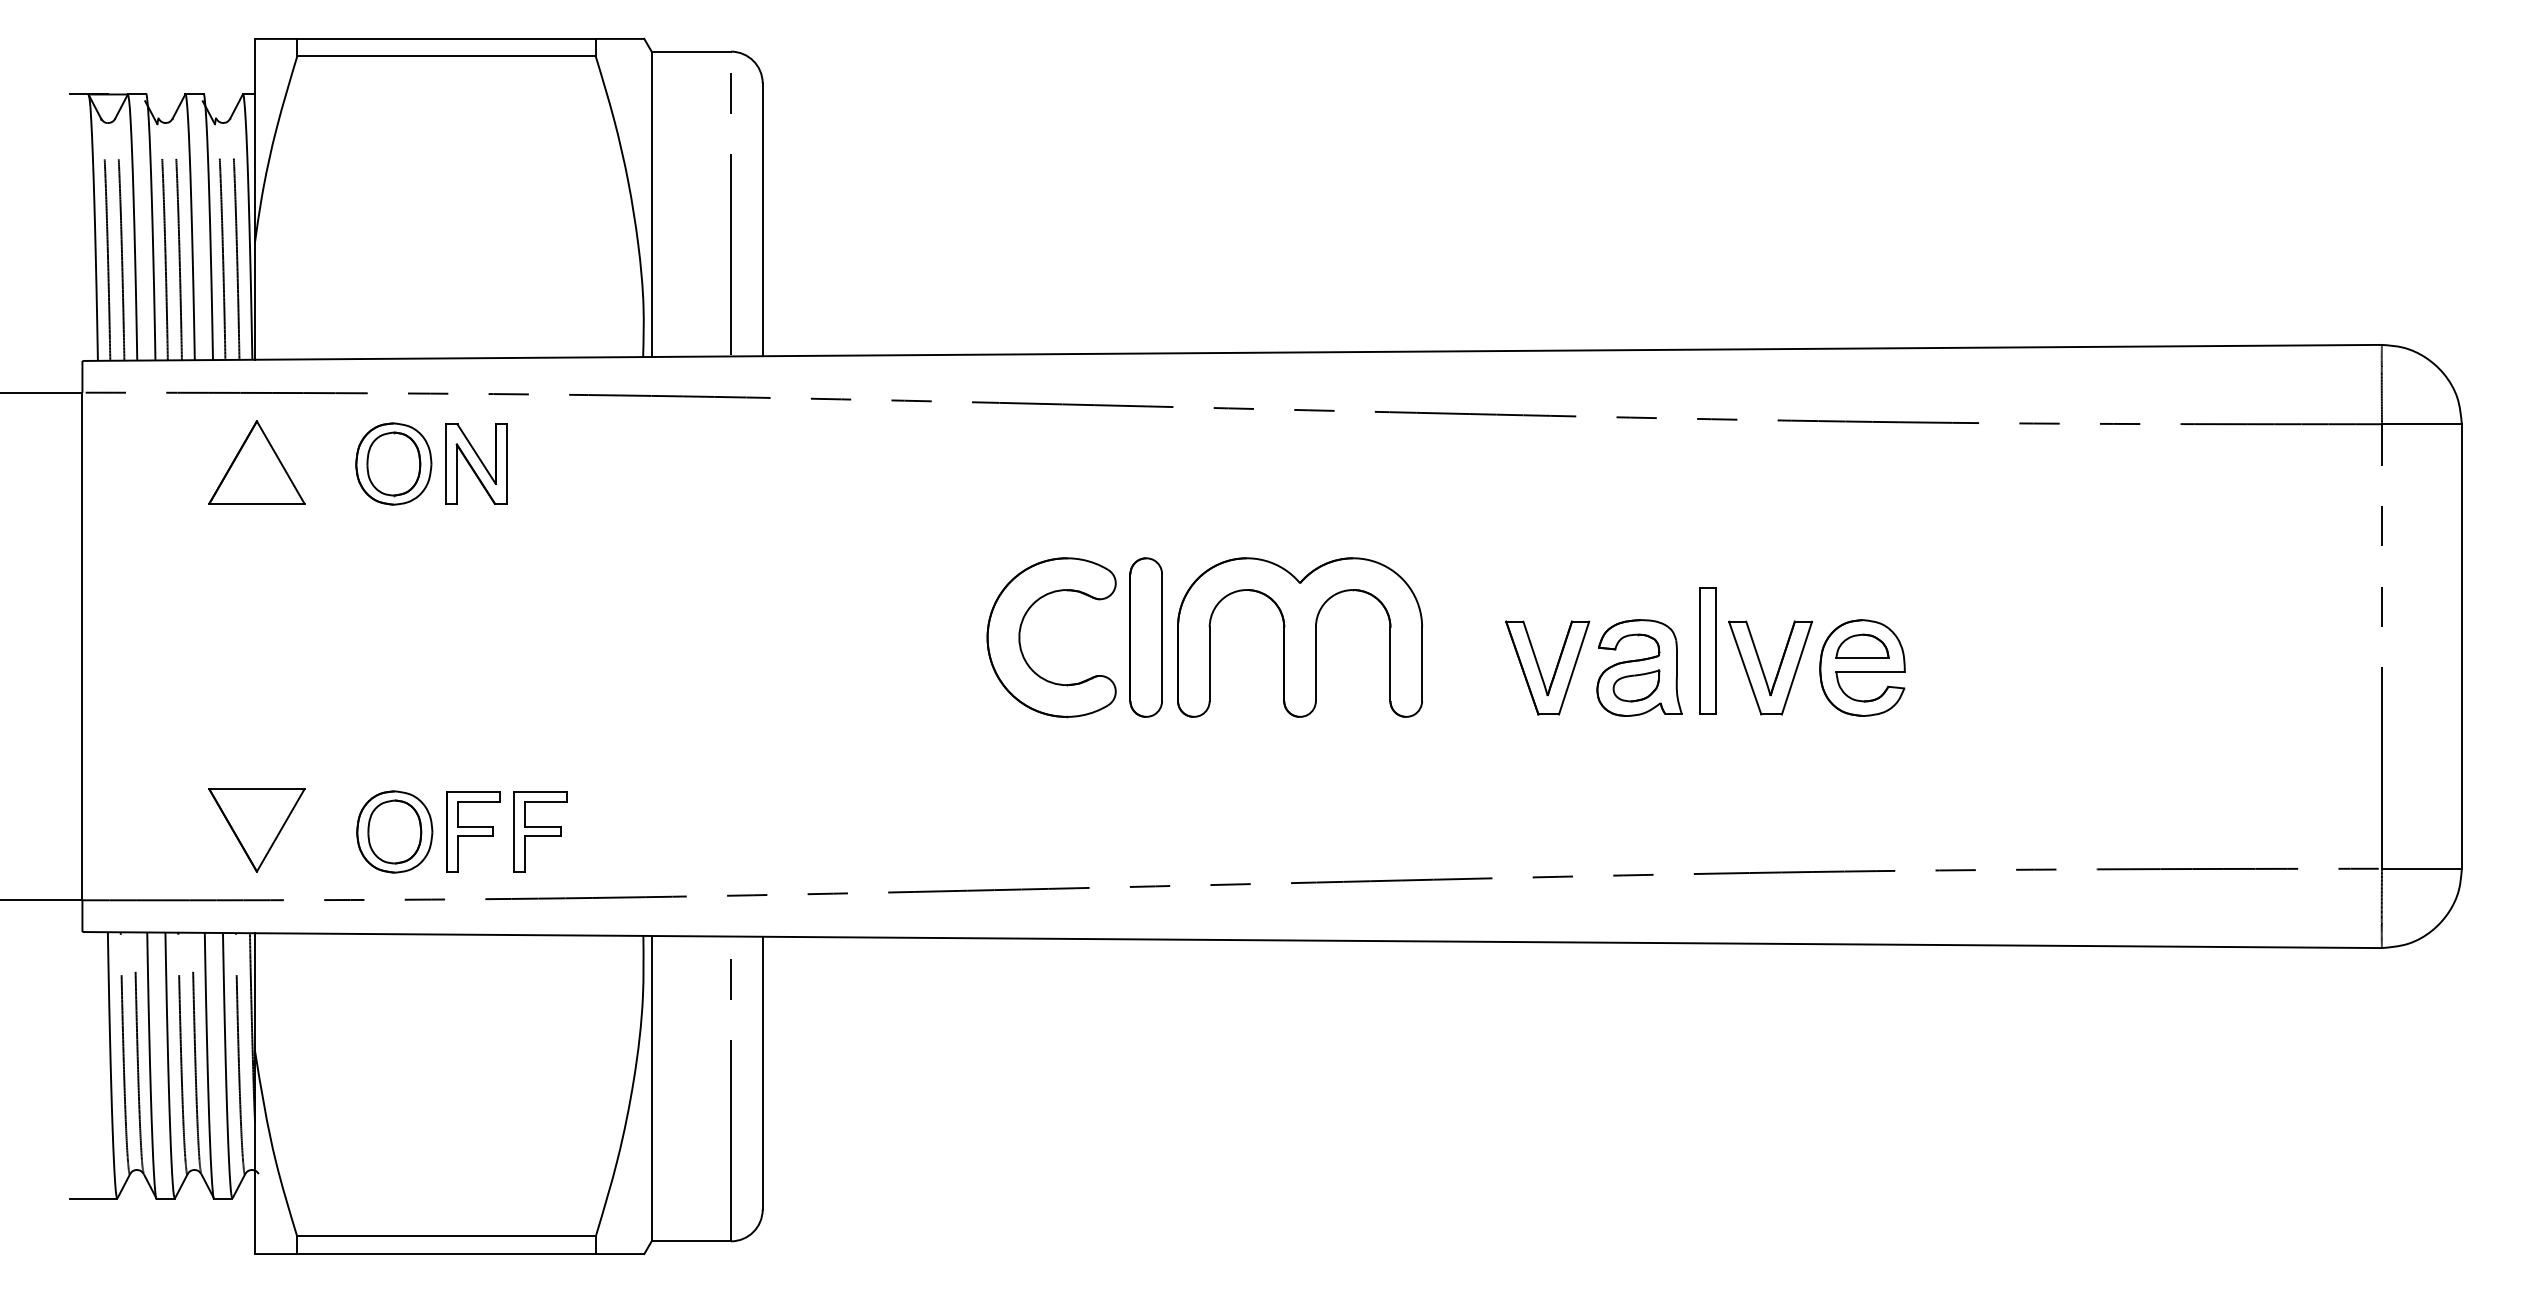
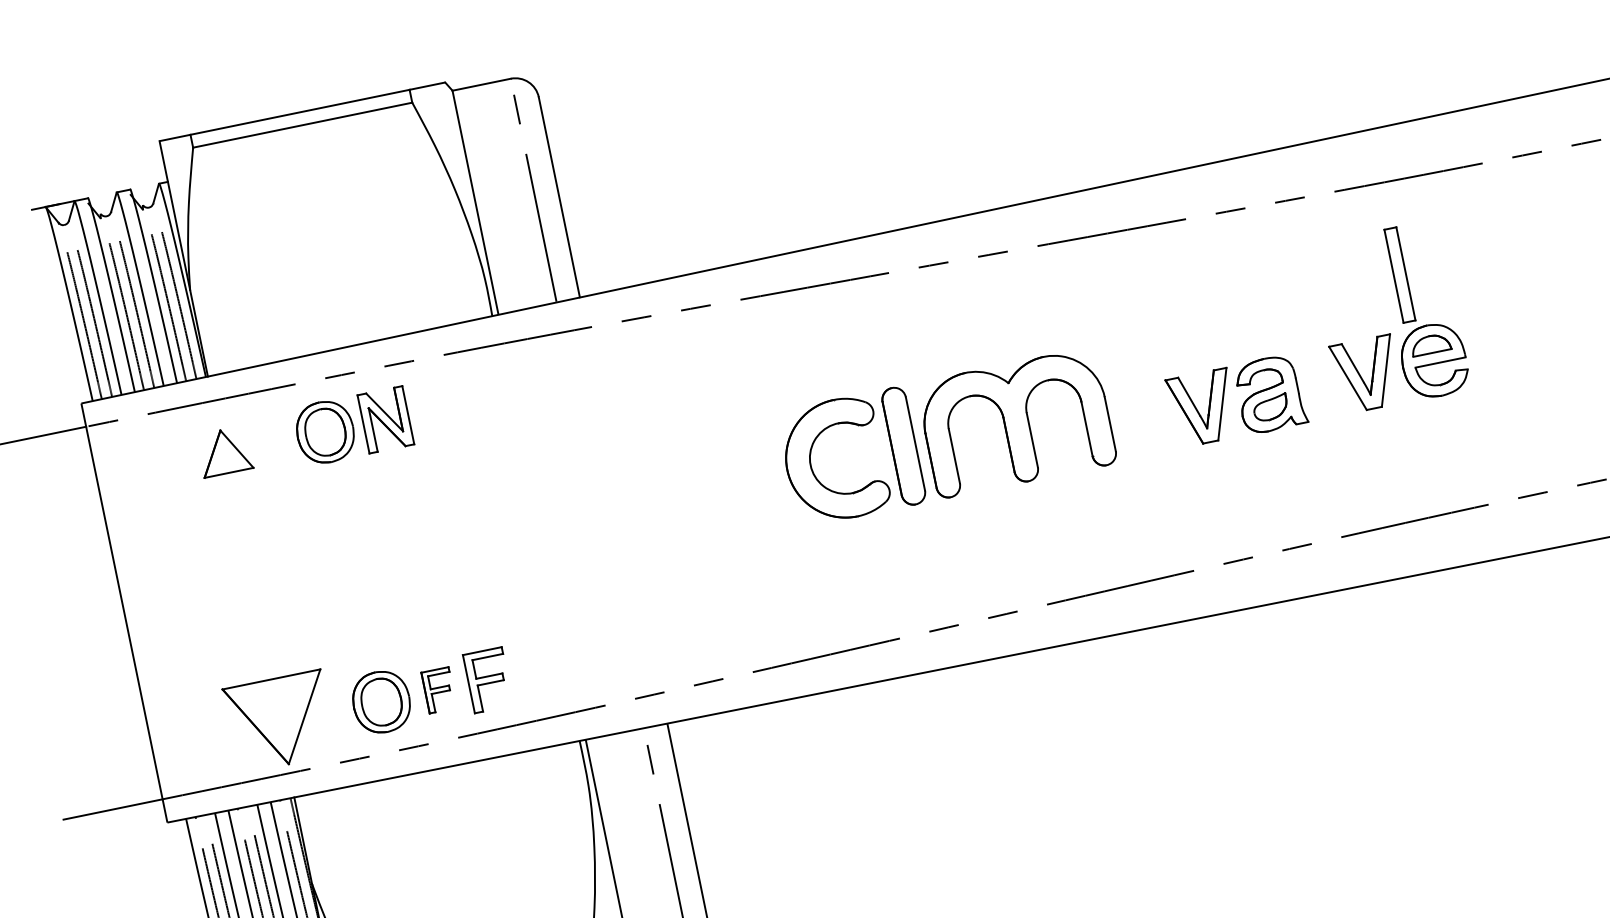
part: (256, 462) -> (224, 451), size x0.7
part: (1707, 650) -> (1399, 274), moved
part: (256, 830) -> (279, 721), size x1.4
part: (473, 831) -> (439, 689), size x0.7

